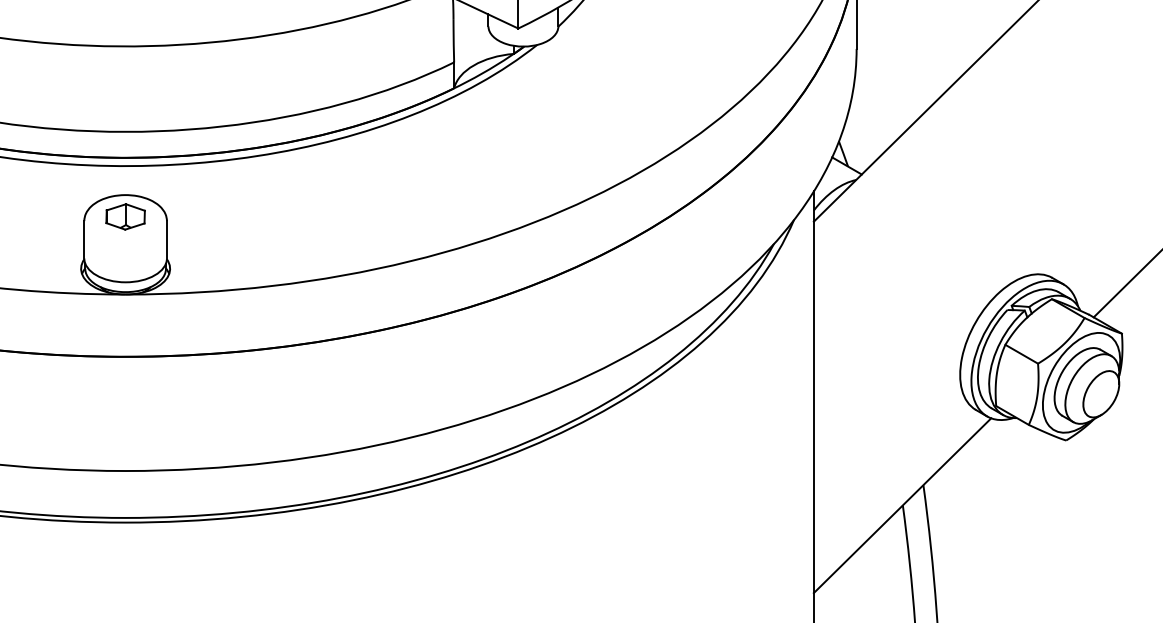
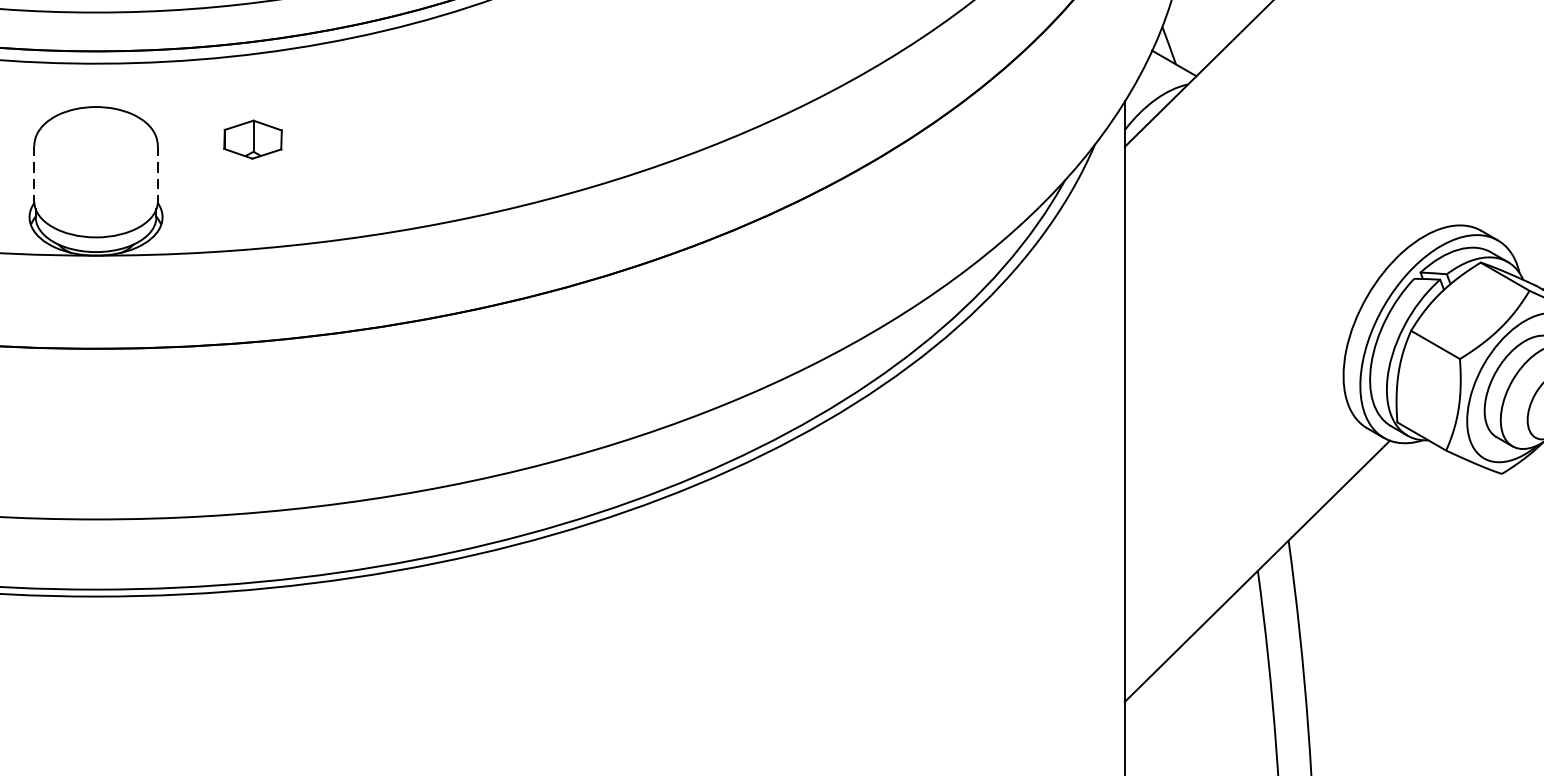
part: (125, 216) -> (252, 139), moved
line: (84, 239) -> (34, 173), solid -> dashed
line: (166, 239) -> (157, 173), solid -> dashed

